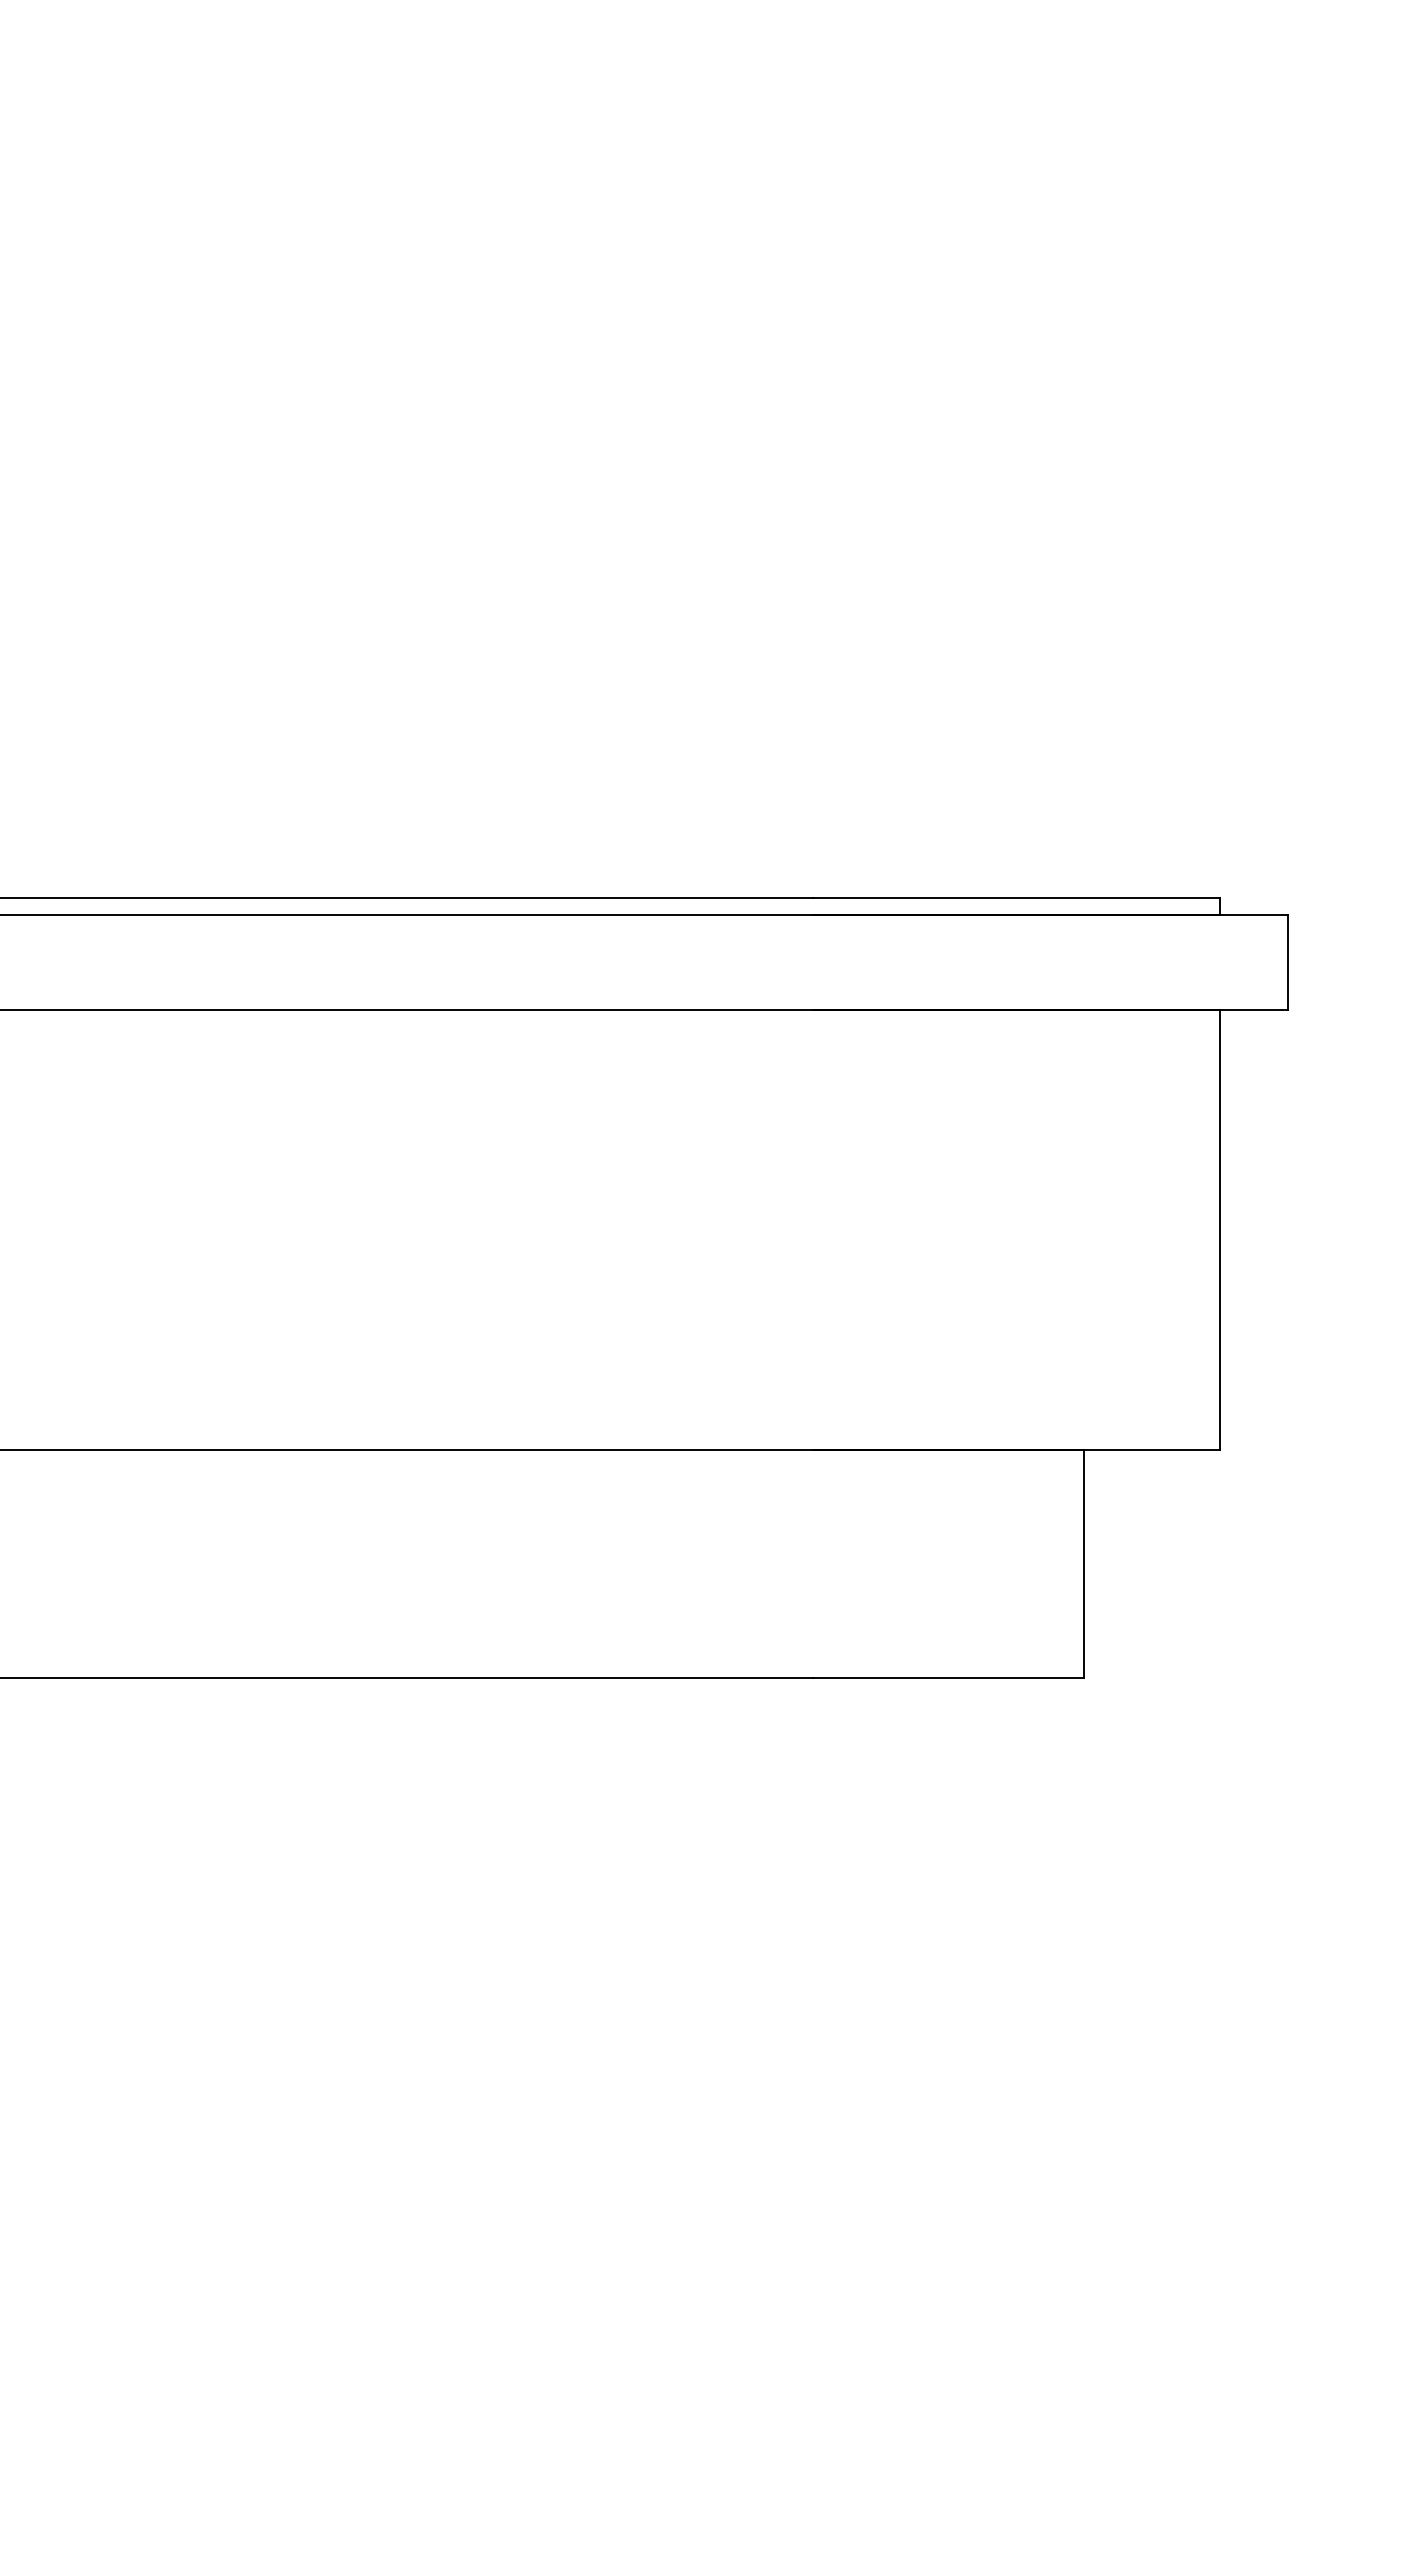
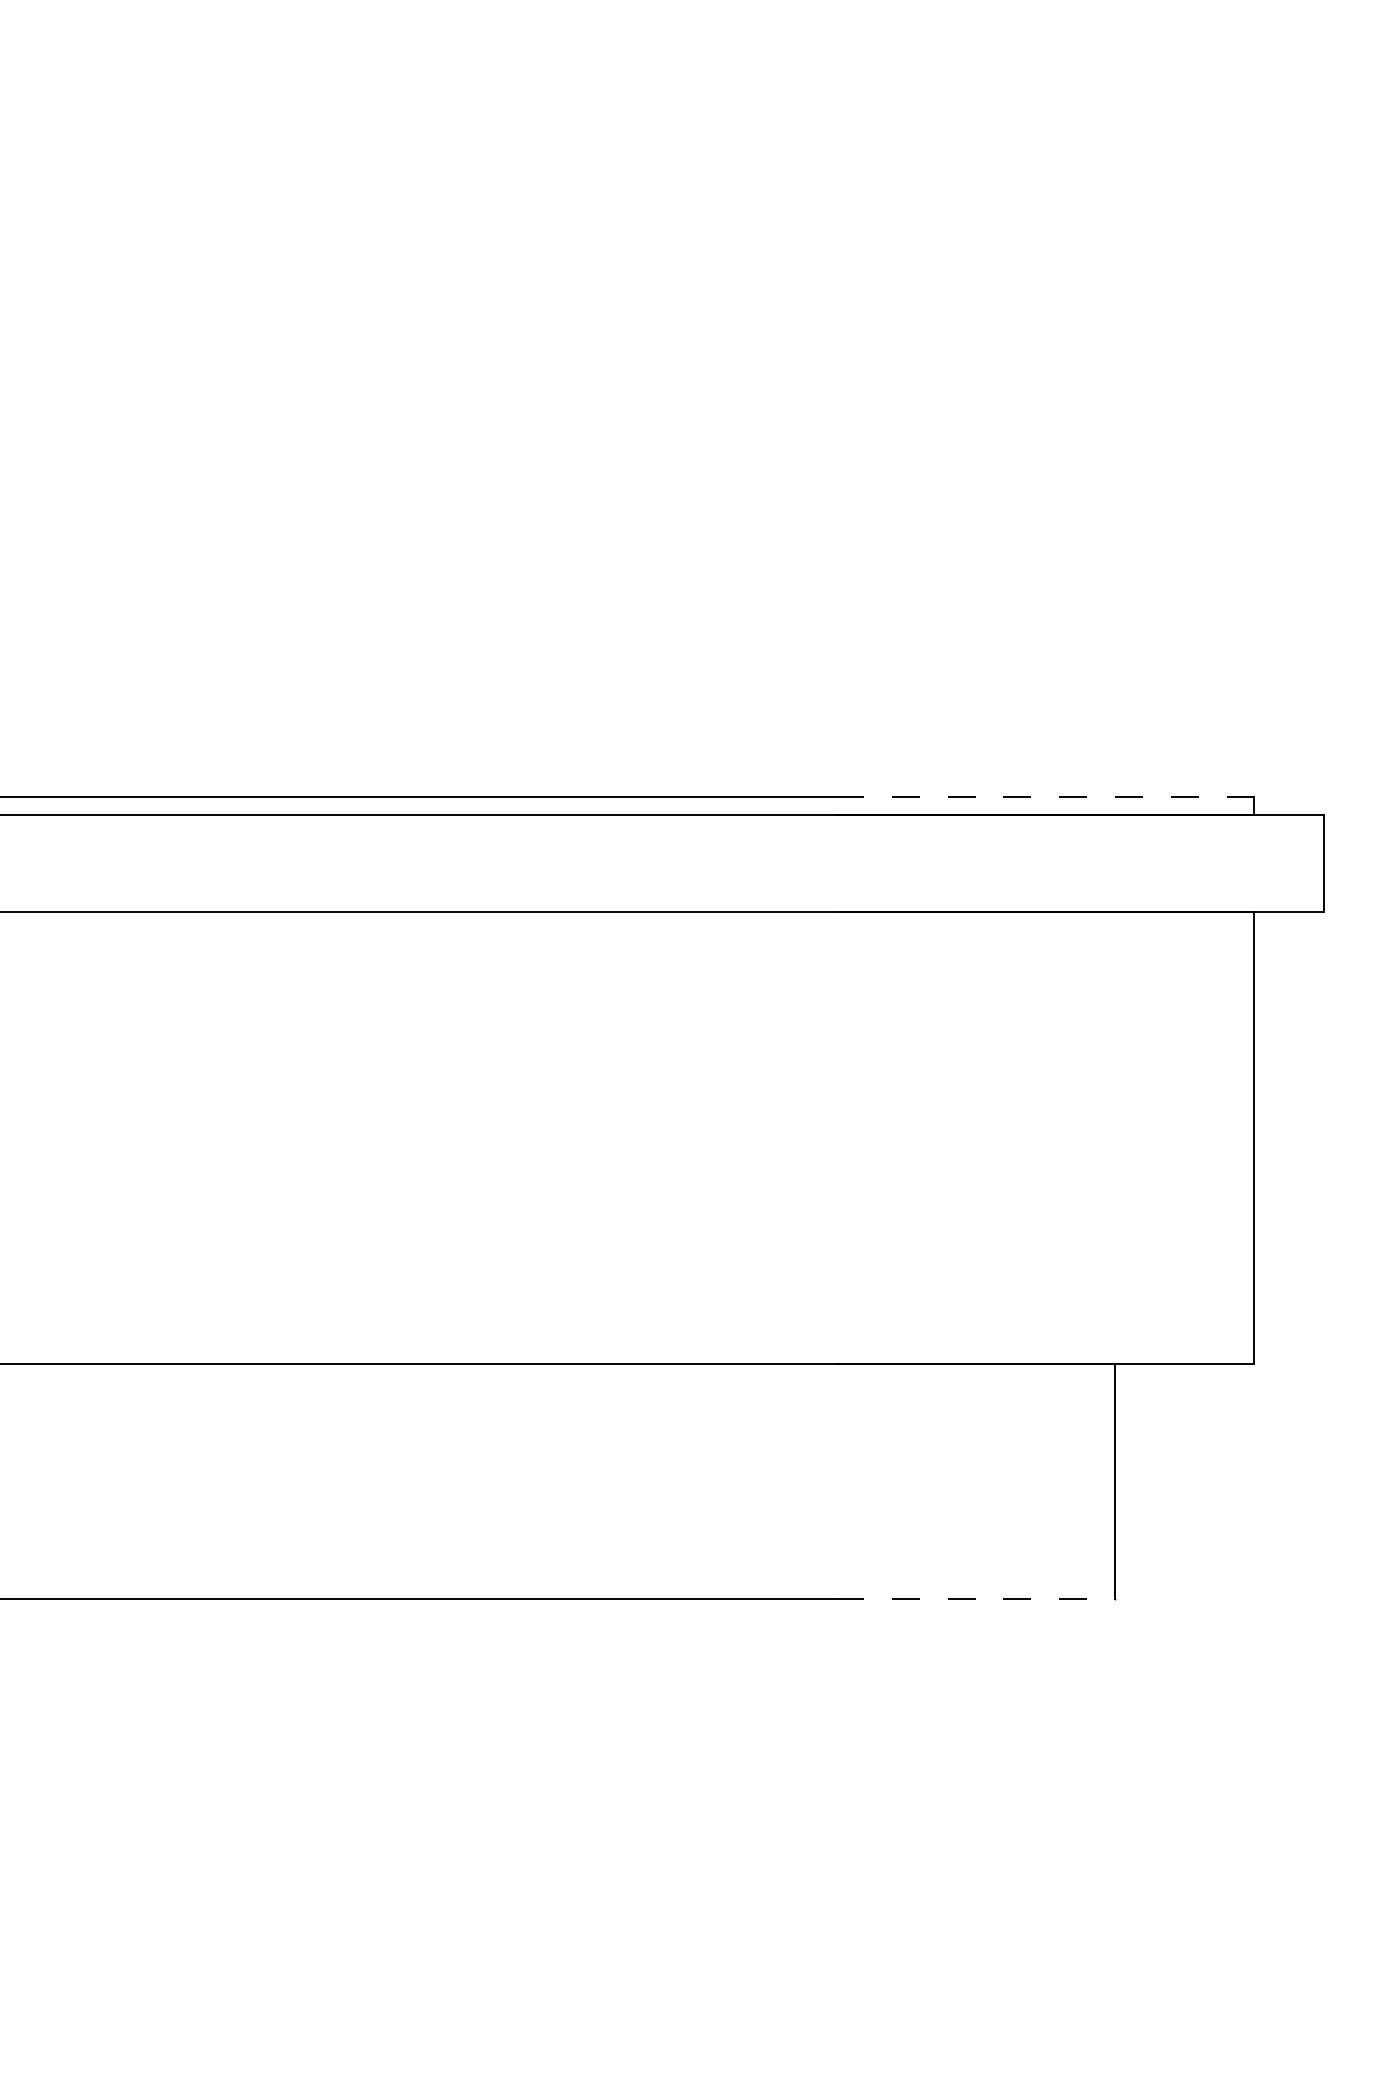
line: (1016, 898) -> (1045, 797), solid -> dashed
line: (948, 1677) -> (975, 1598), solid -> dashed

